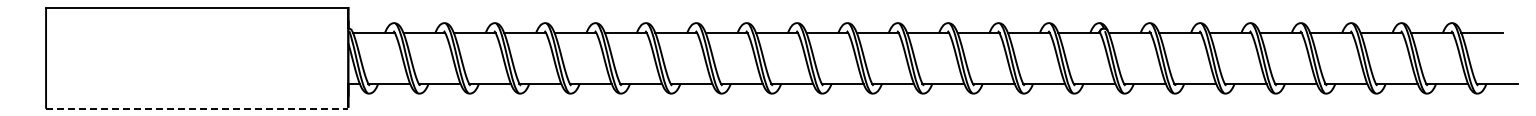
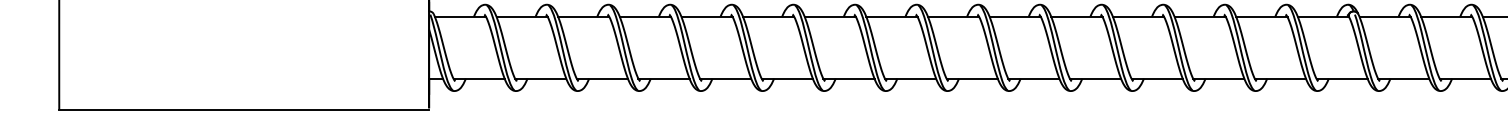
line: (197, 108) -> (244, 109), dashed -> solid

